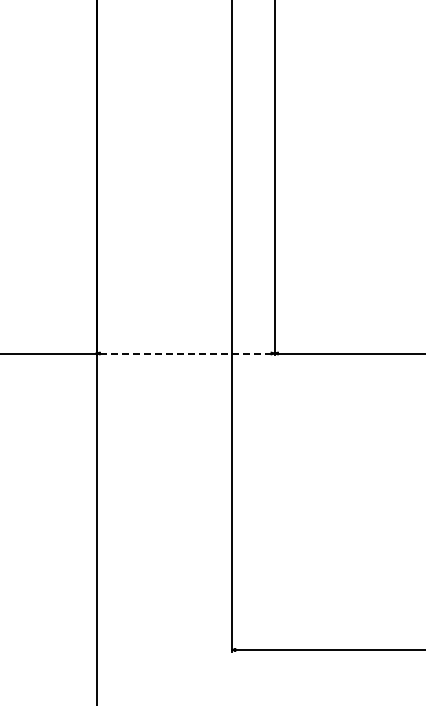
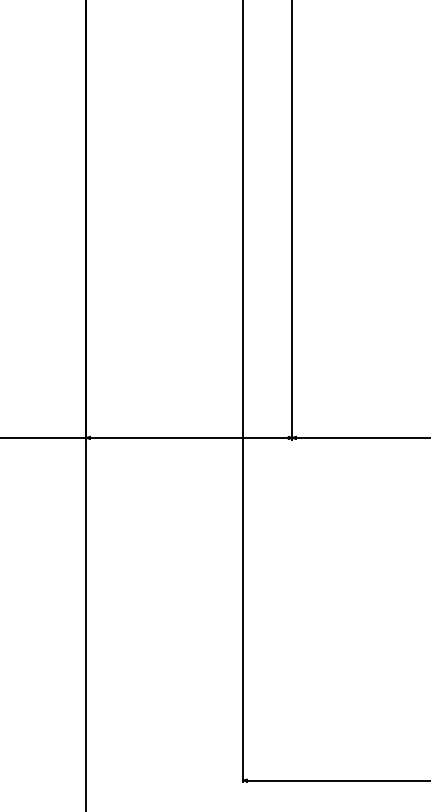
line: (185, 353) -> (189, 437), dashed -> solid

